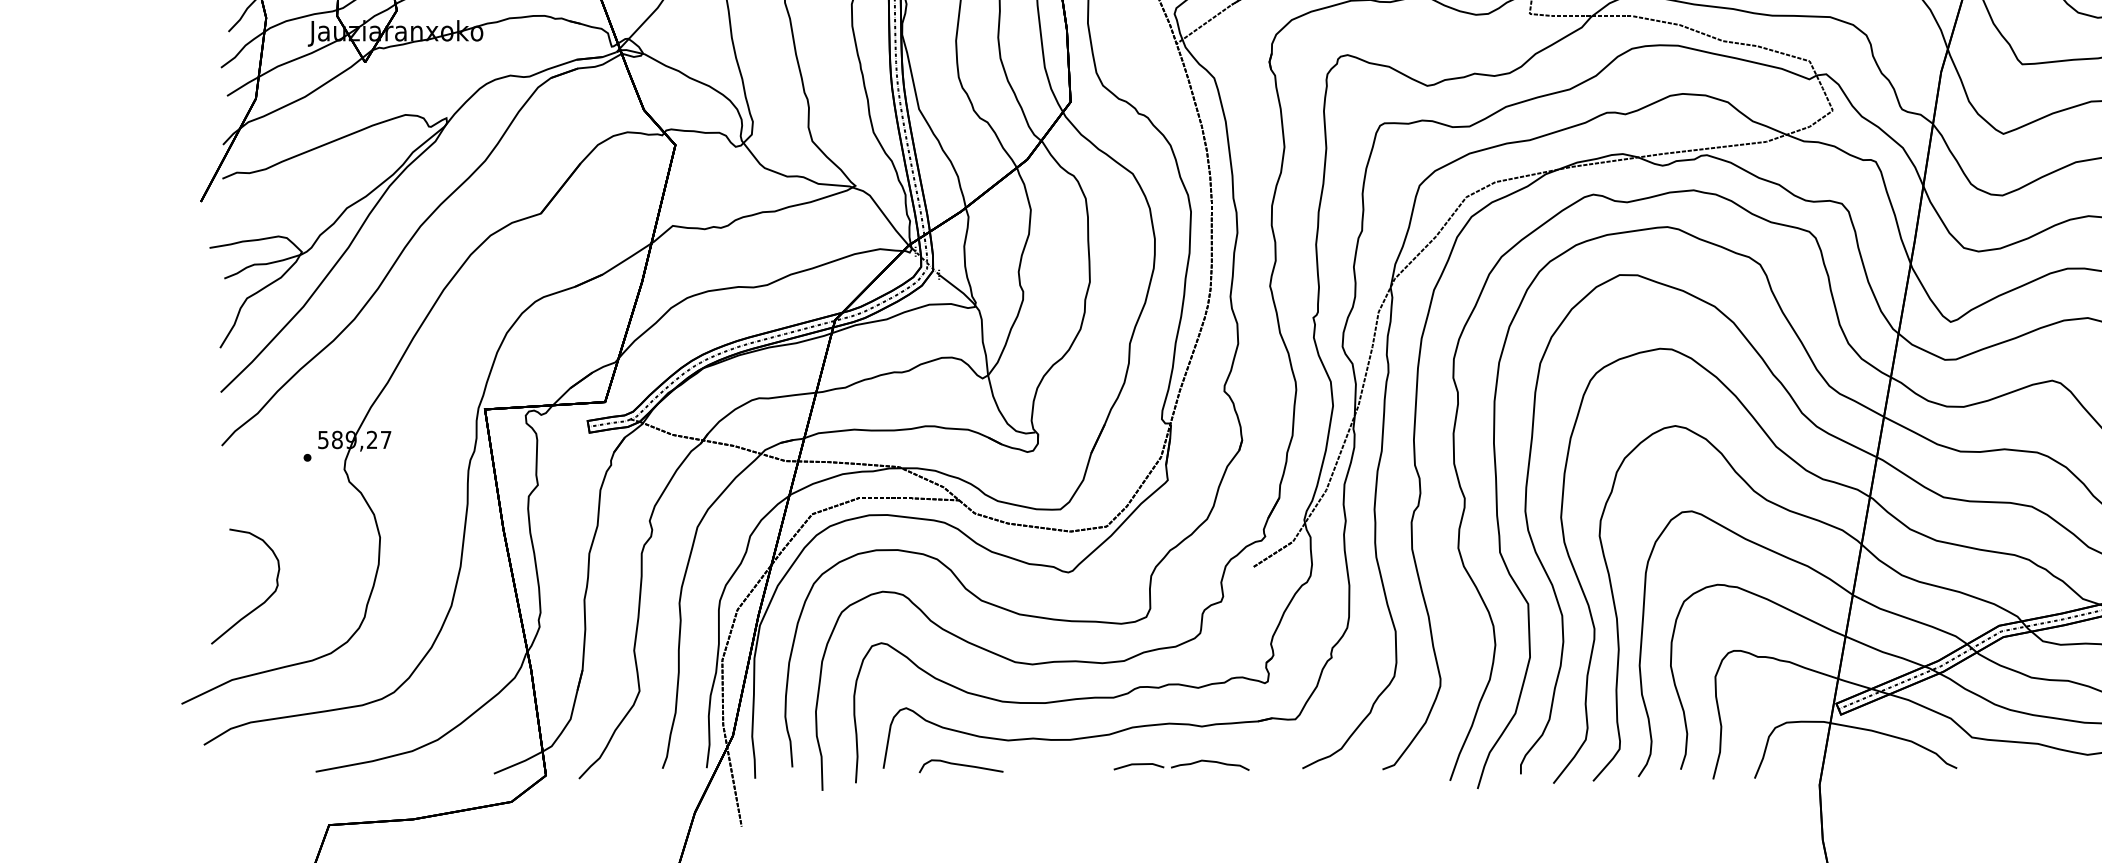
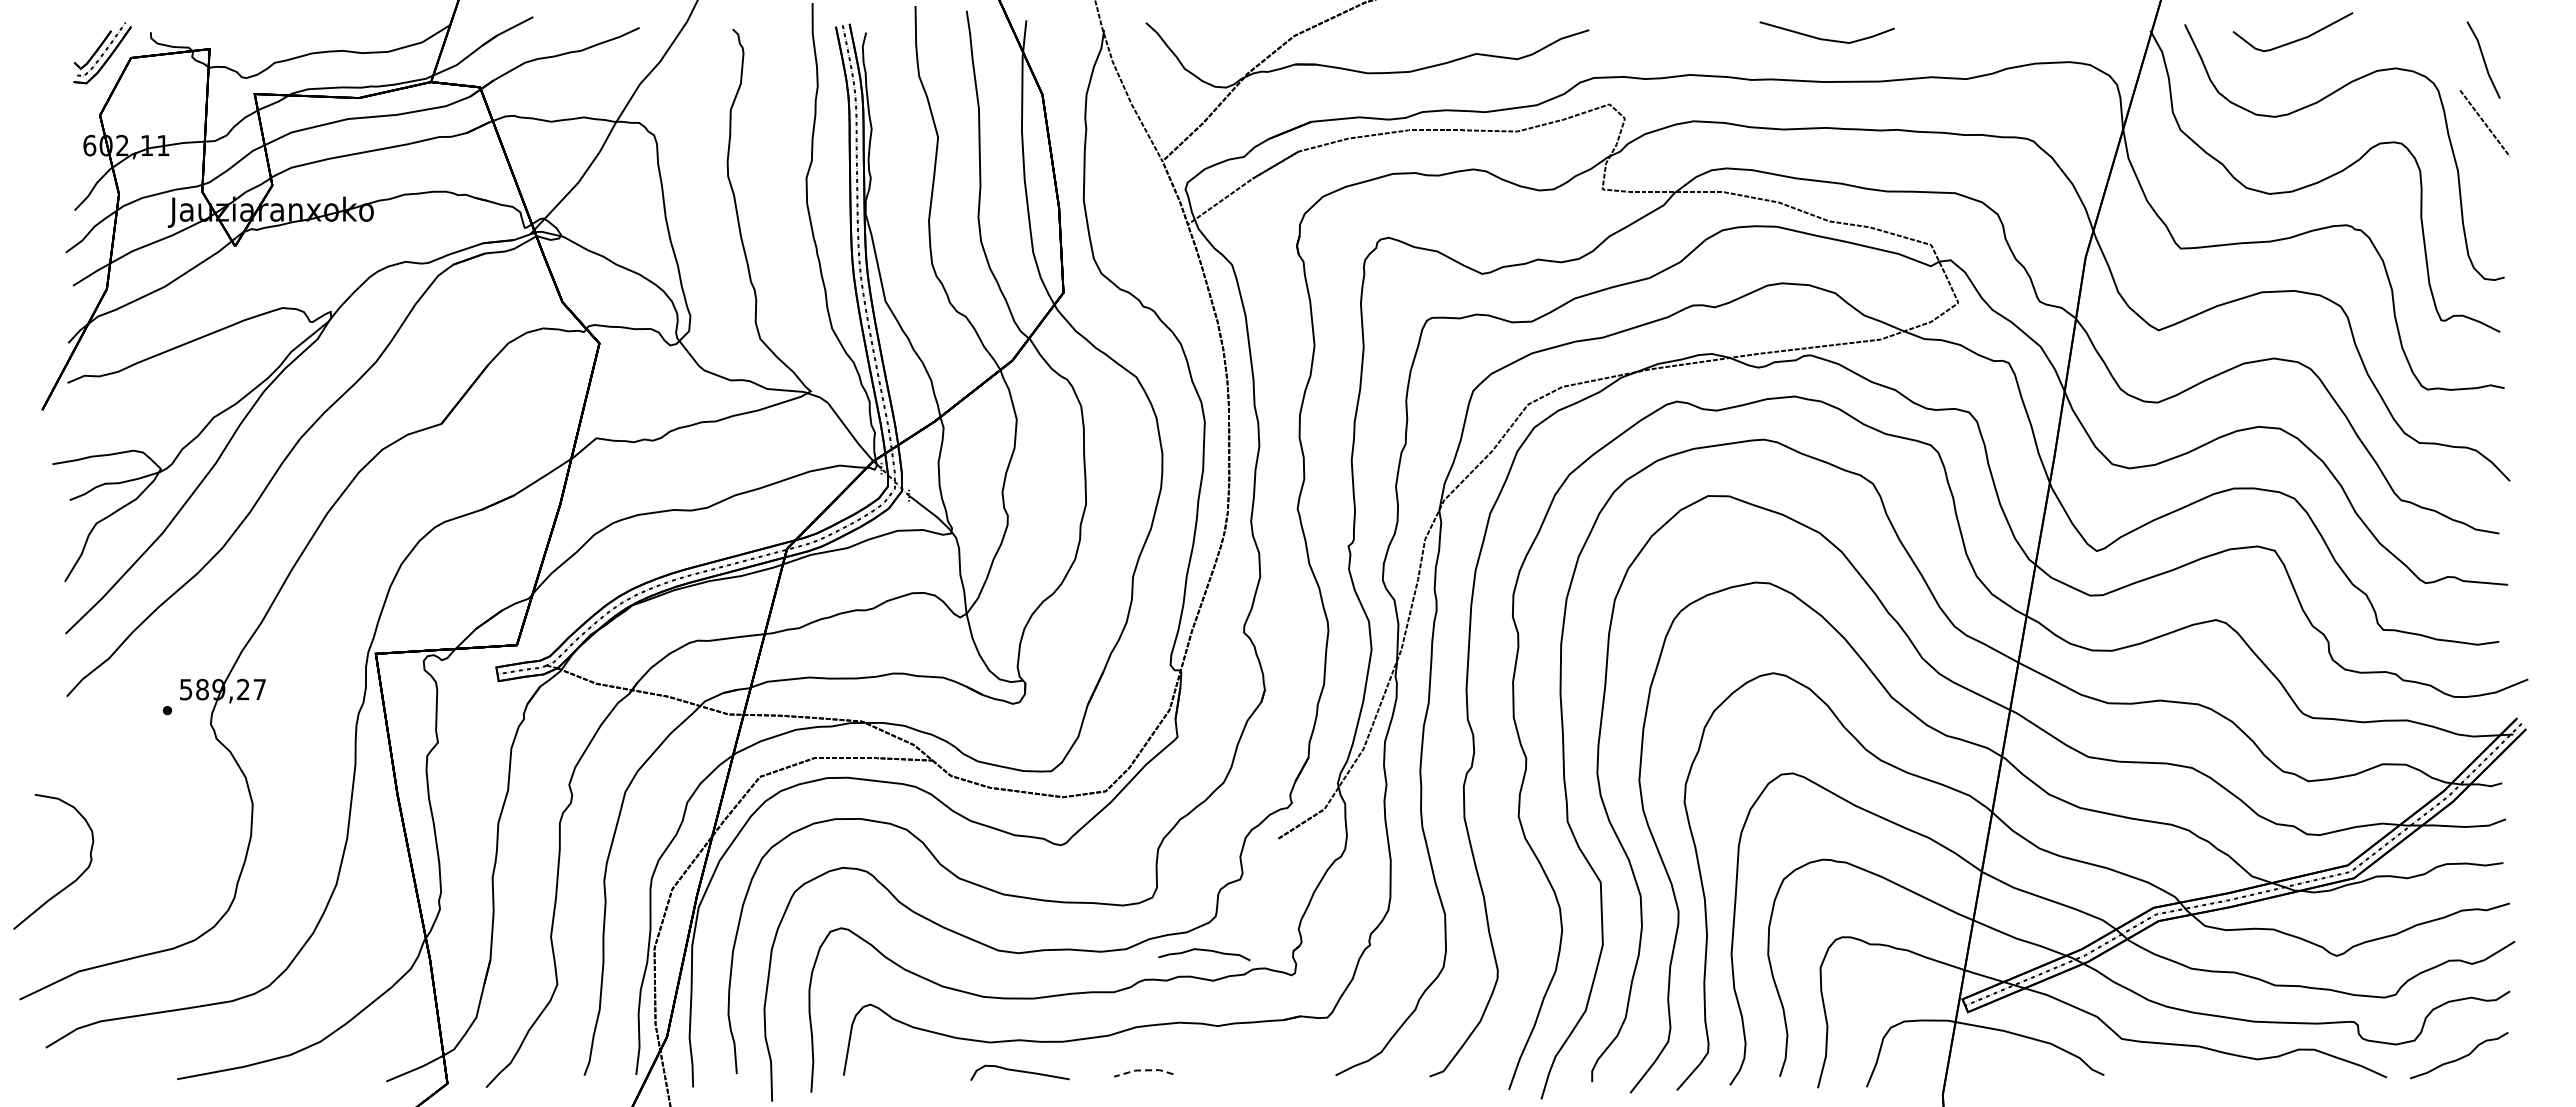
curve: (258, 605) -> (68, 884), moved
curve: (1211, 762) -> (1205, 951), moved
line: (1138, 764) -> (1143, 1070), solid -> dashed
curve: (960, 765) -> (1019, 1071), moved

